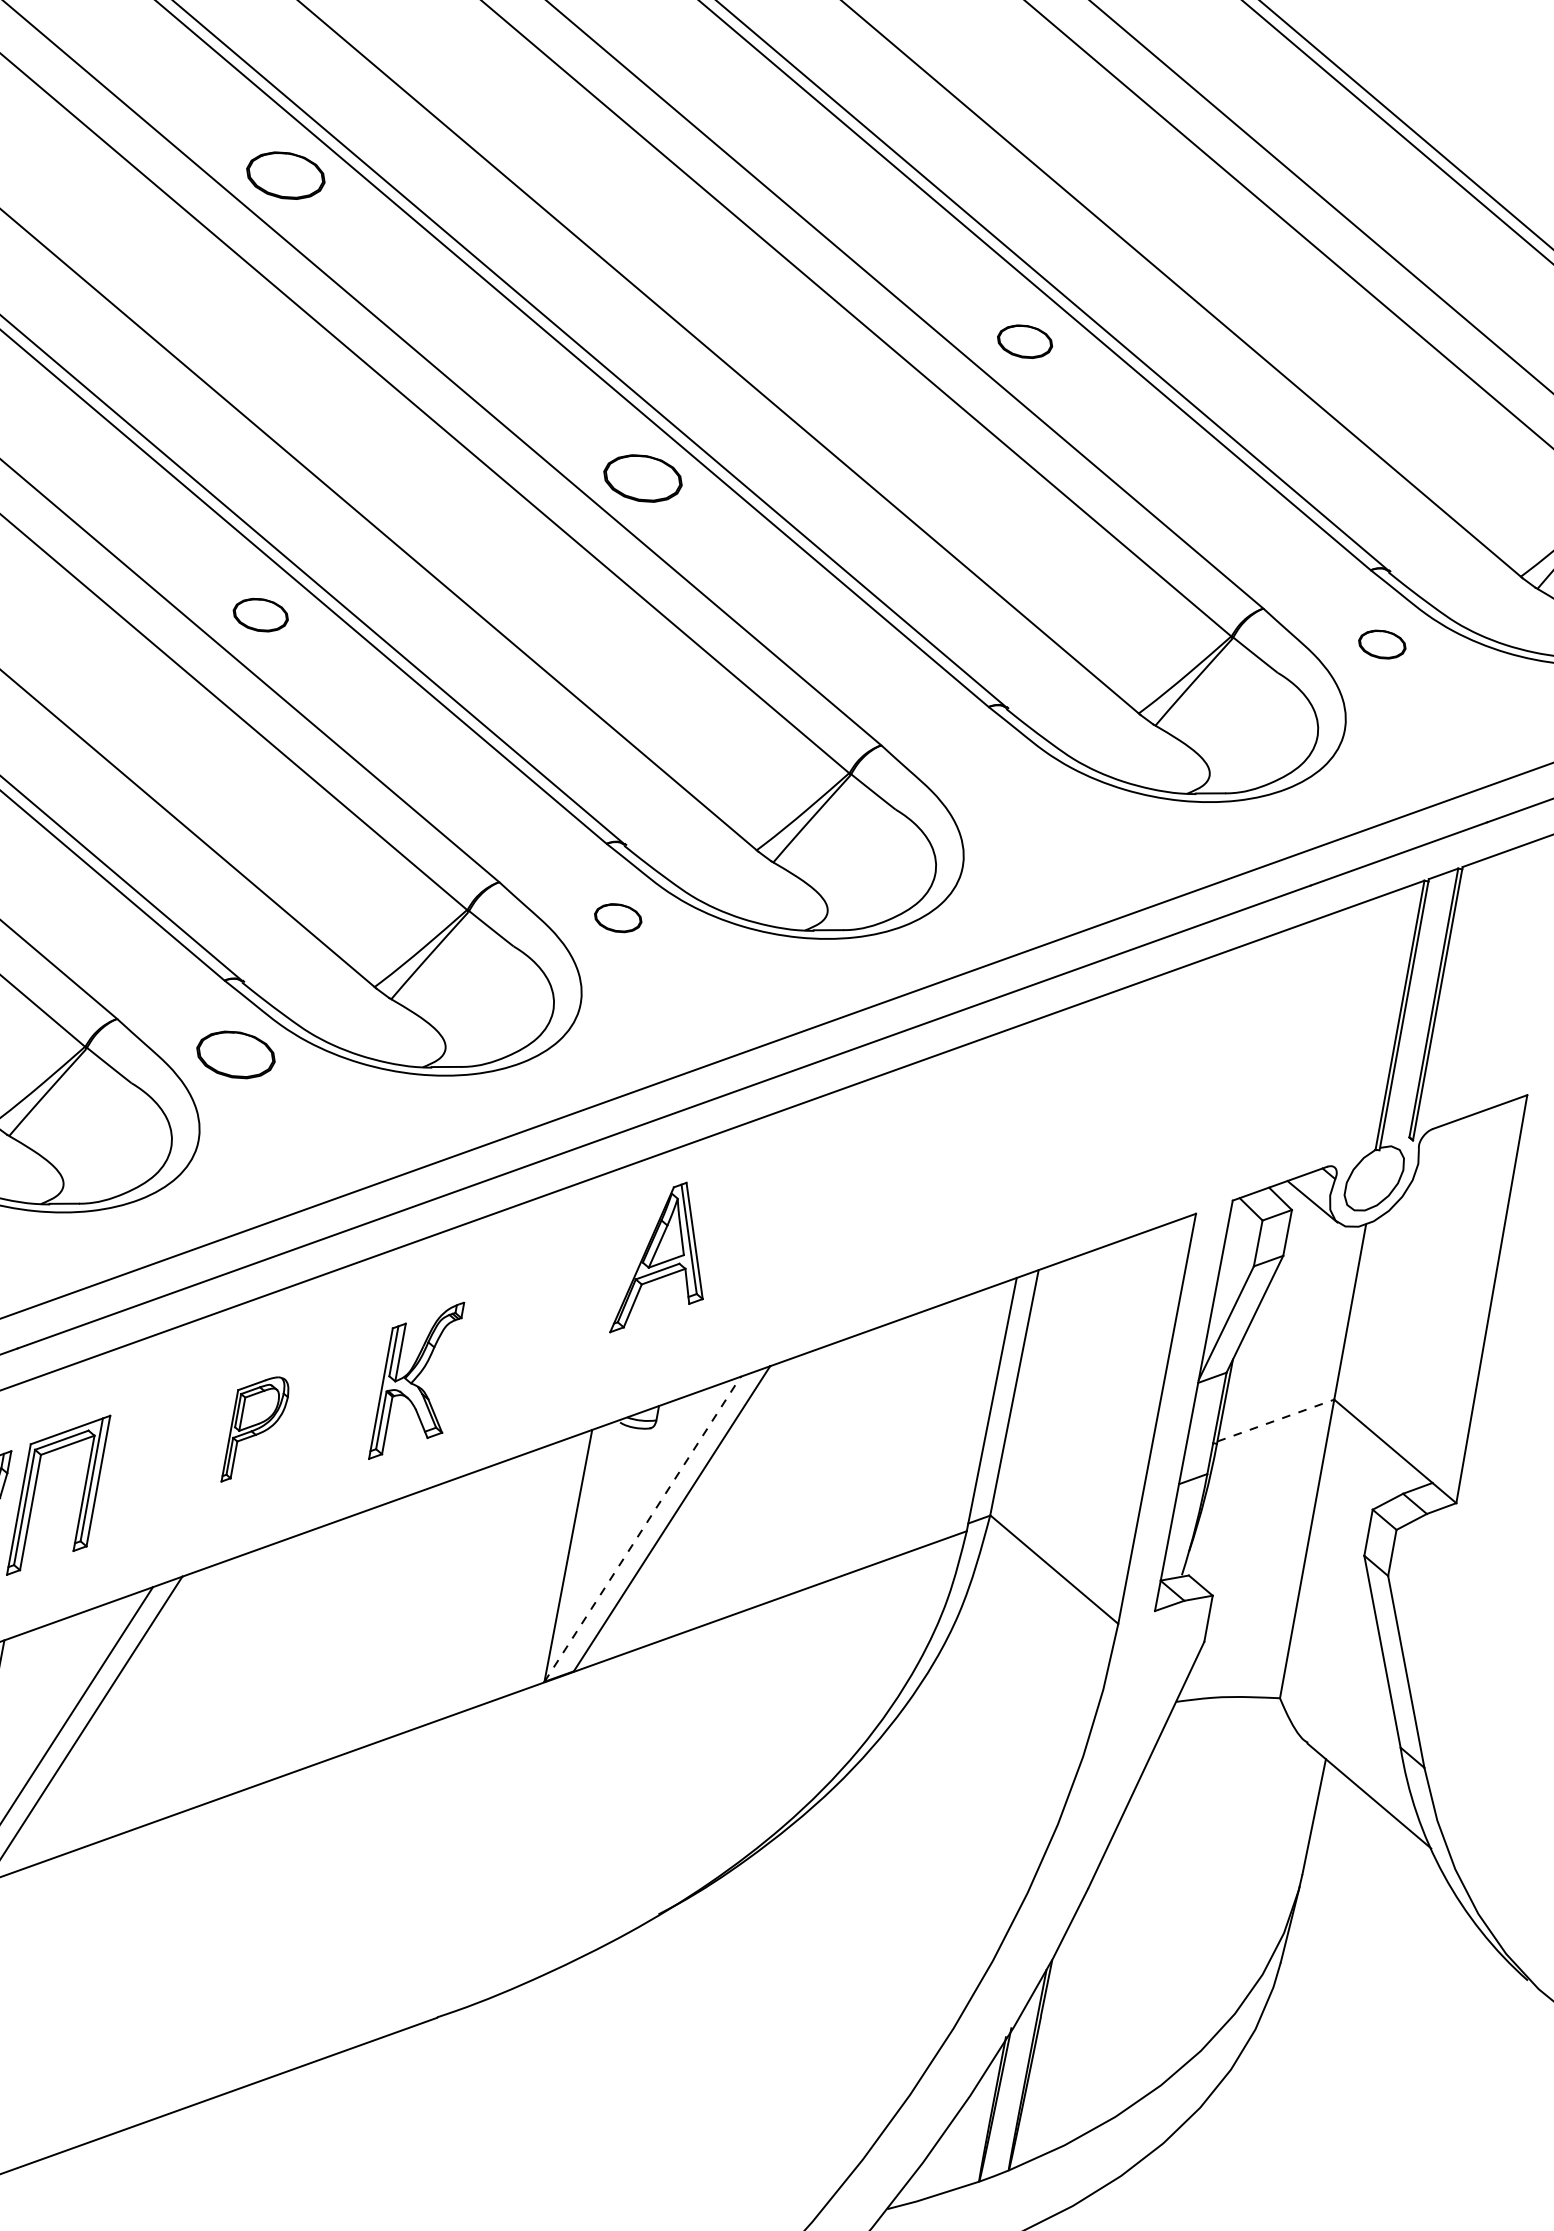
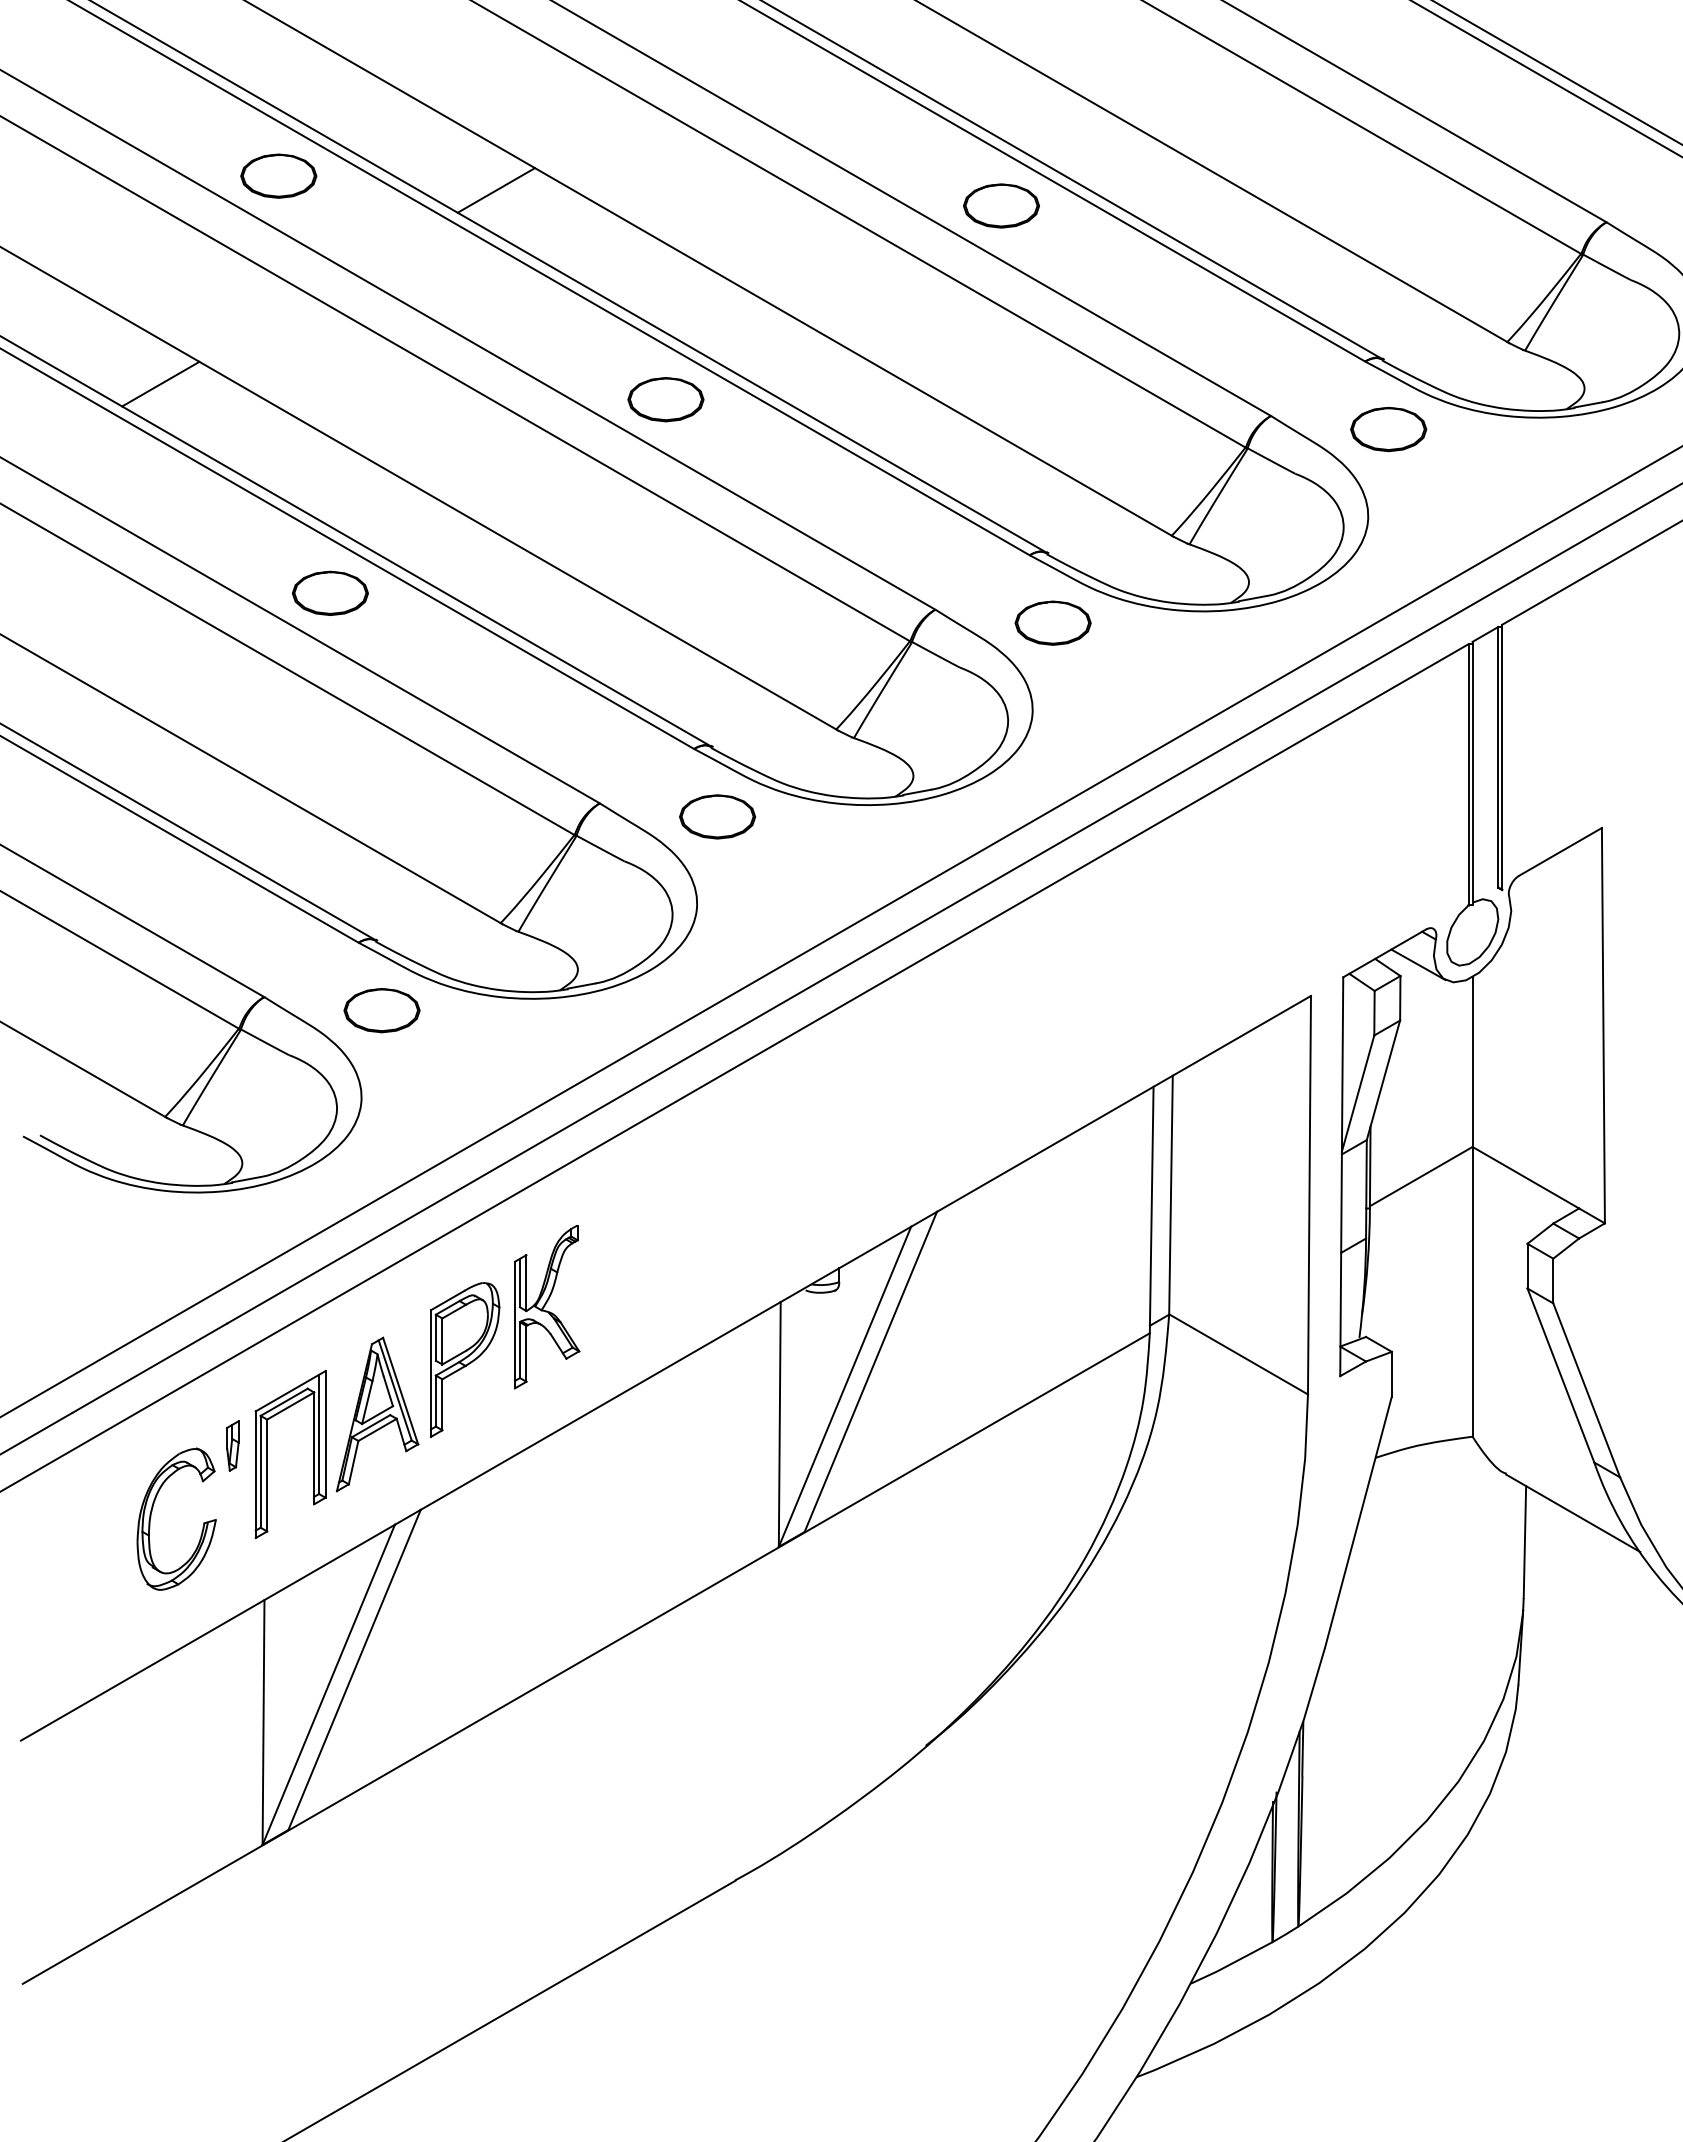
line: (507, 231) -> (496, 190), added
part: (1025, 341) -> (1001, 205), size x1.43
line: (125, 367) -> (160, 383), added
part: (260, 614) -> (329, 592), size x1.43
part: (1381, 644) -> (1388, 429), size x1.67
part: (999, 780) -> (1052, 622), added
part: (618, 917) -> (717, 816), size x1.67
part: (666, 1260) -> (377, 1414), moved
part: (417, 1380) -> (547, 1306), moved
line: (1276, 1420) -> (1421, 1176), dashed -> solid
part: (256, 1430) -> (465, 1359), size x1.43
line: (643, 1529) -> (845, 1386), dashed -> solid

